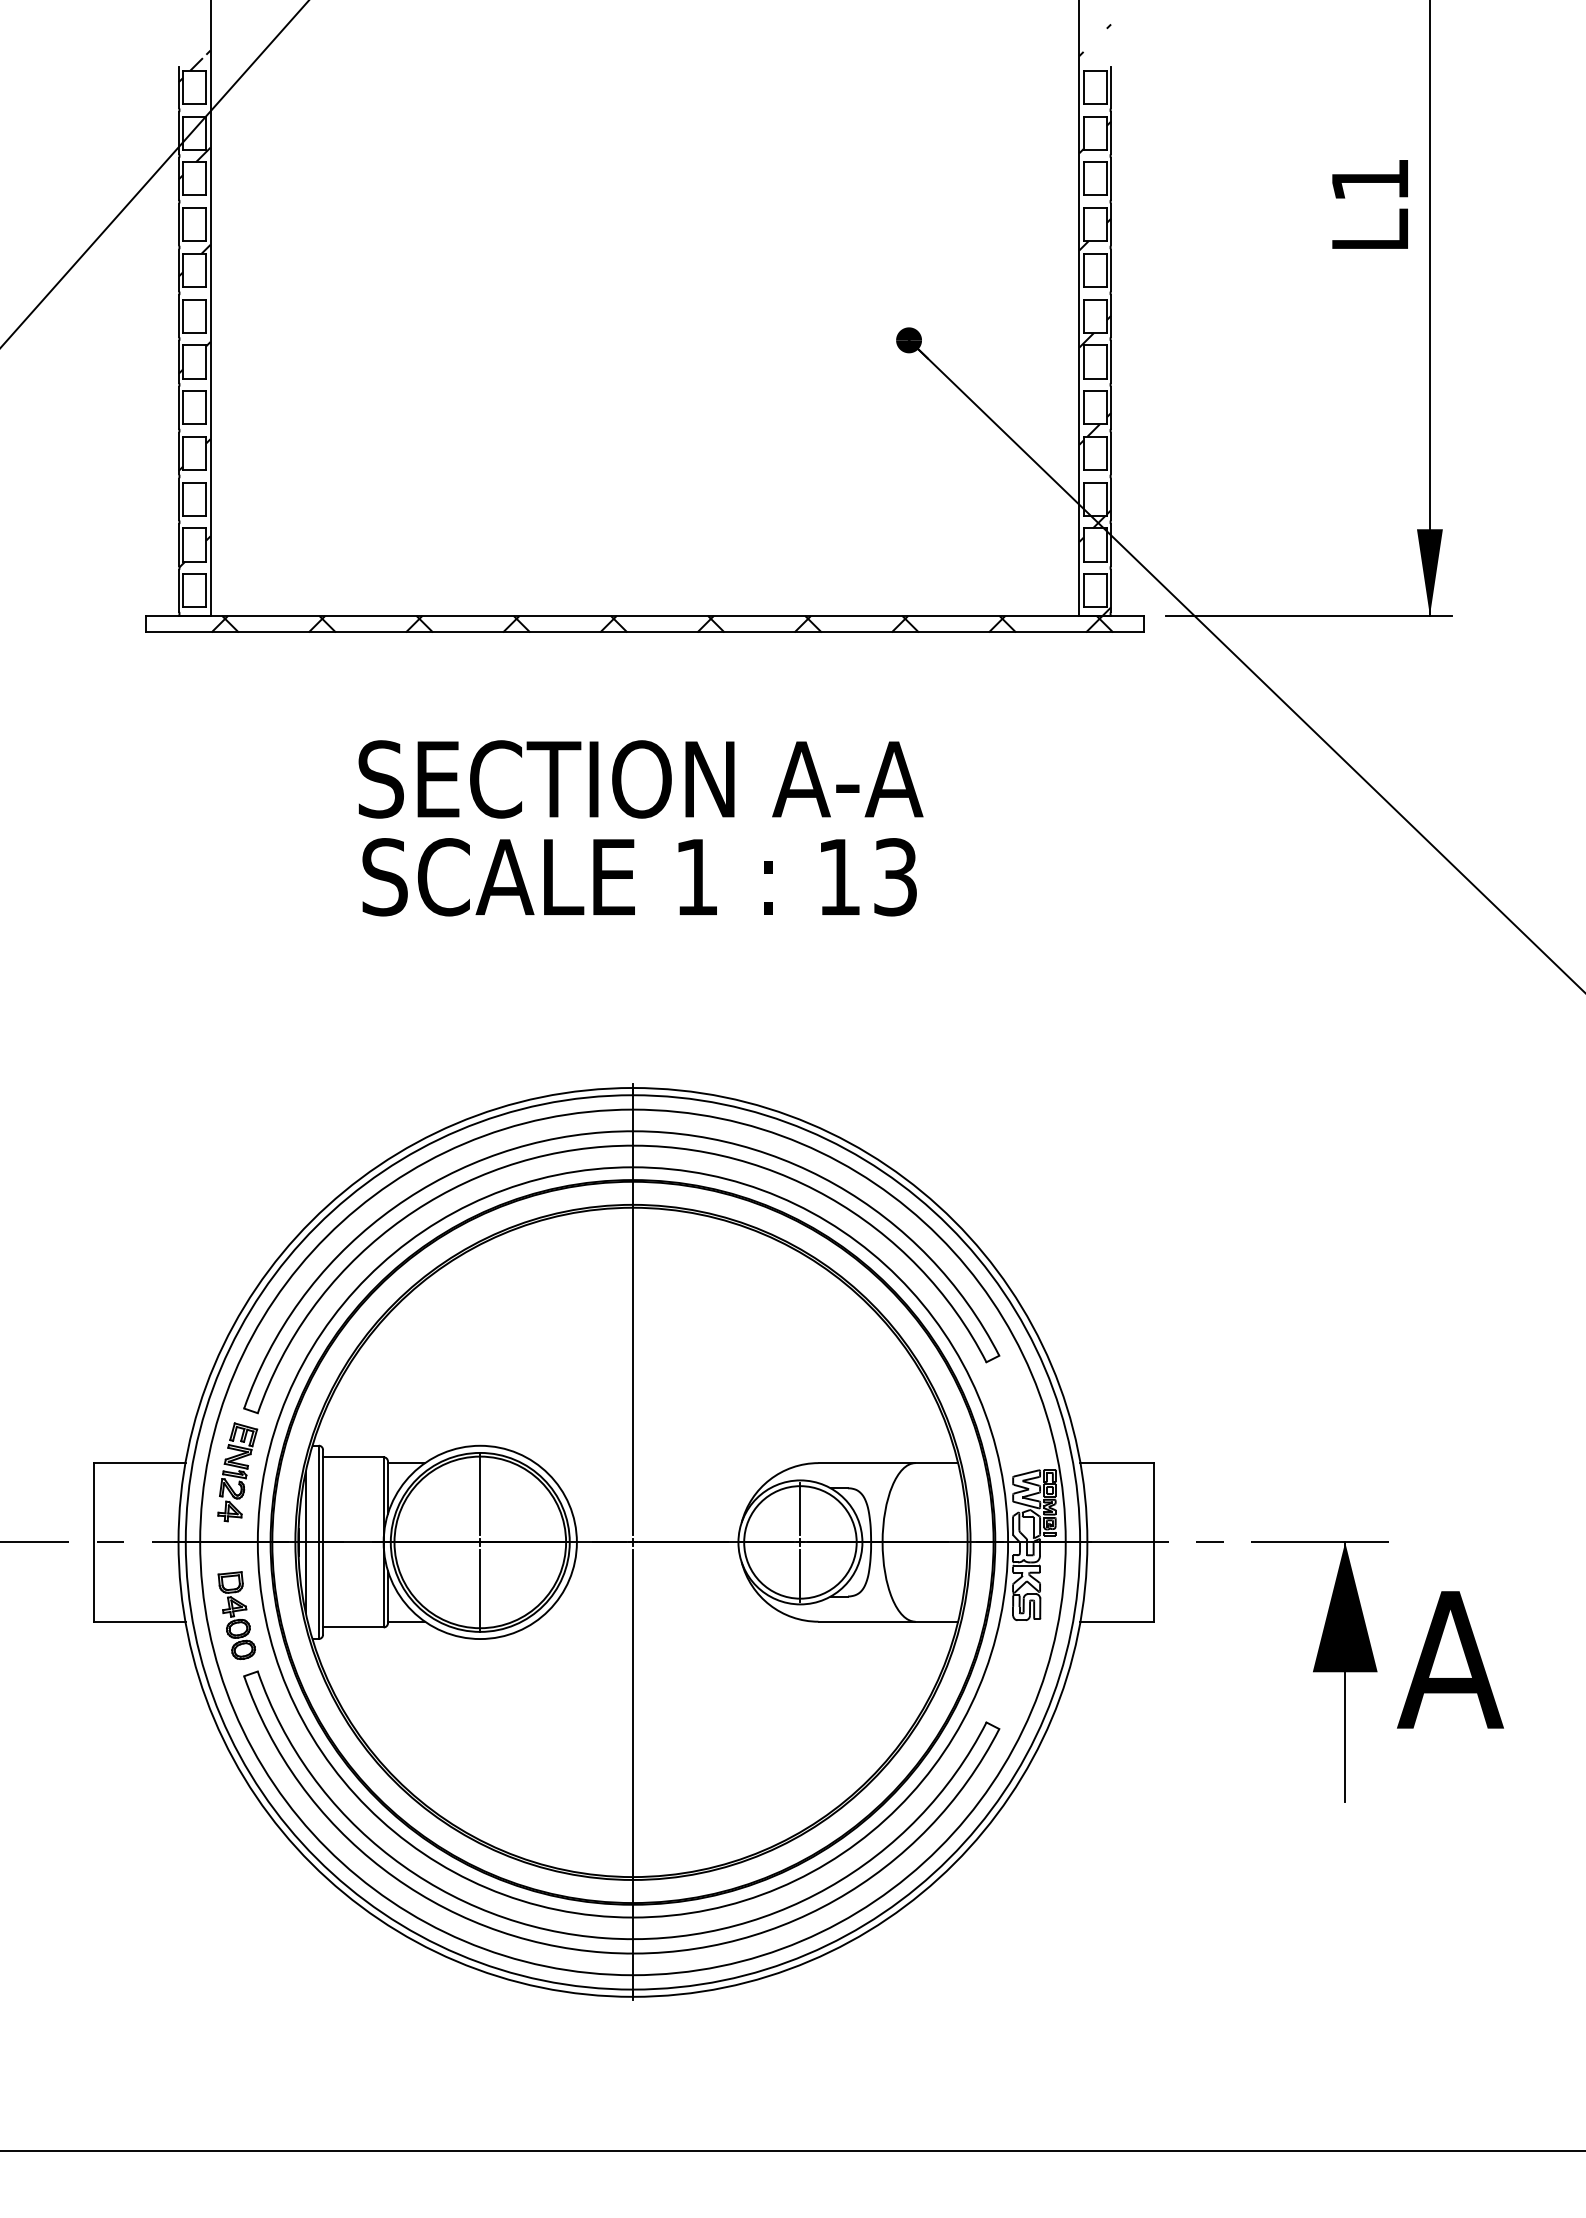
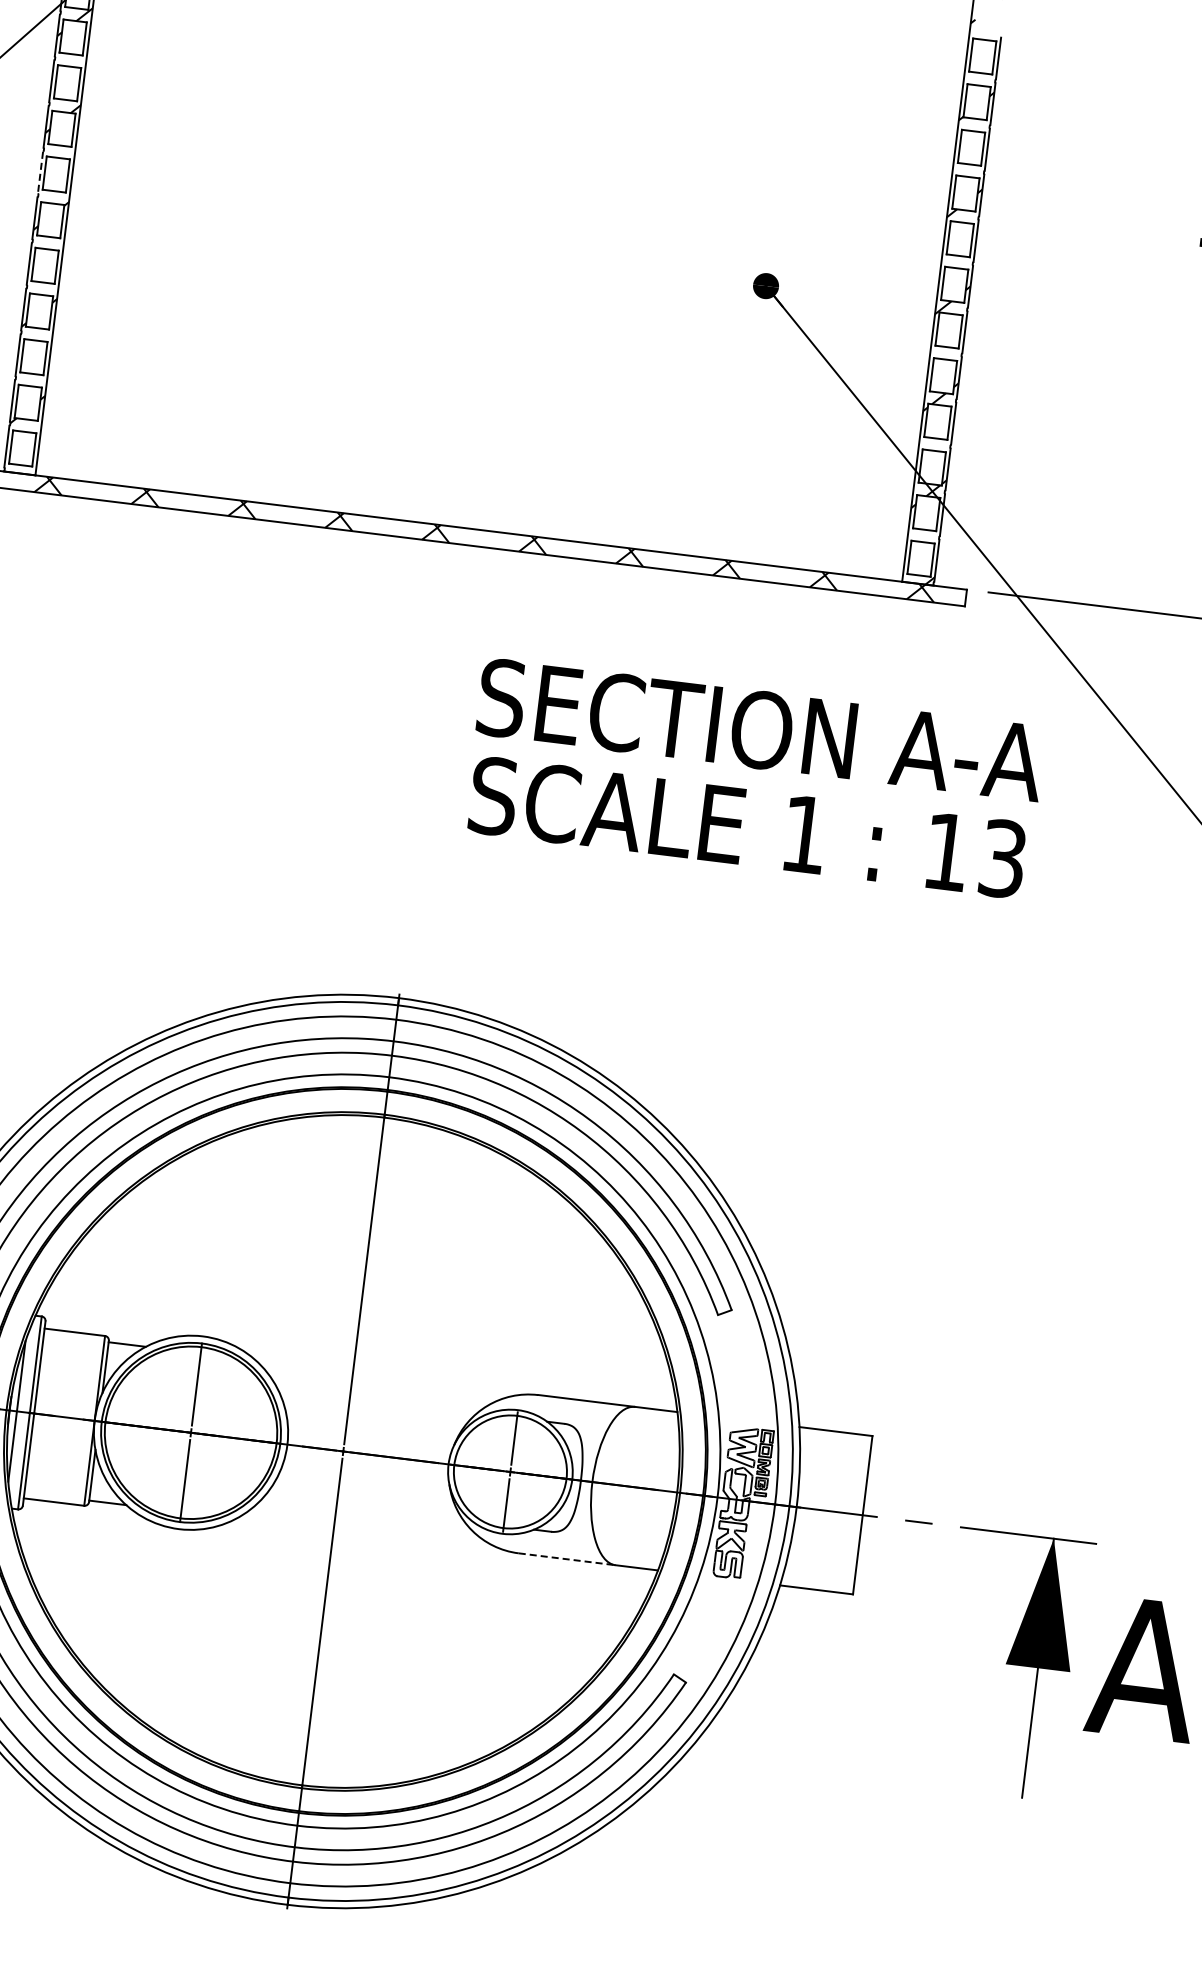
line: (178, 316) -> (40, 172), solid -> dashed
text: (640, 828) -> (754, 779), moved
line: (867, 1621) -> (567, 1559), solid -> dashed

